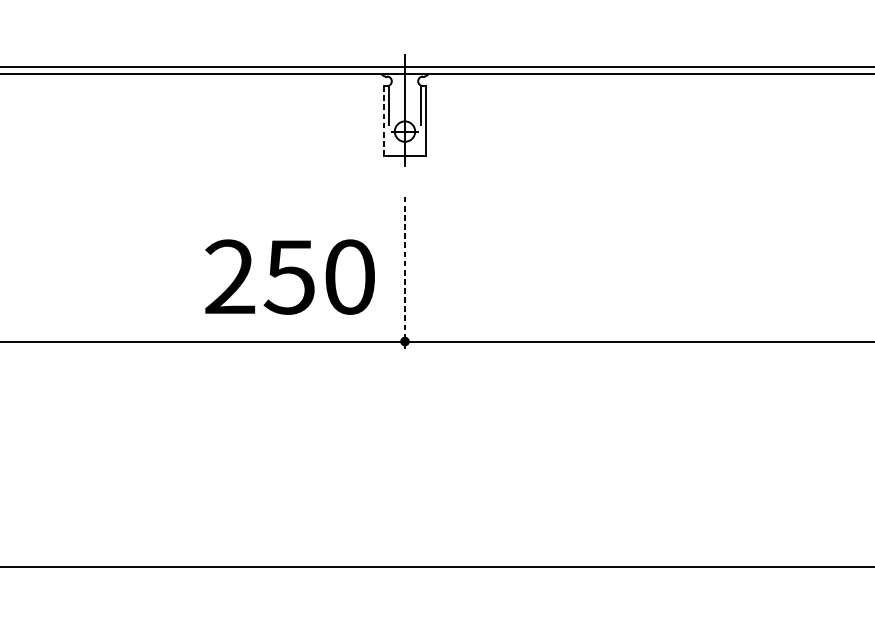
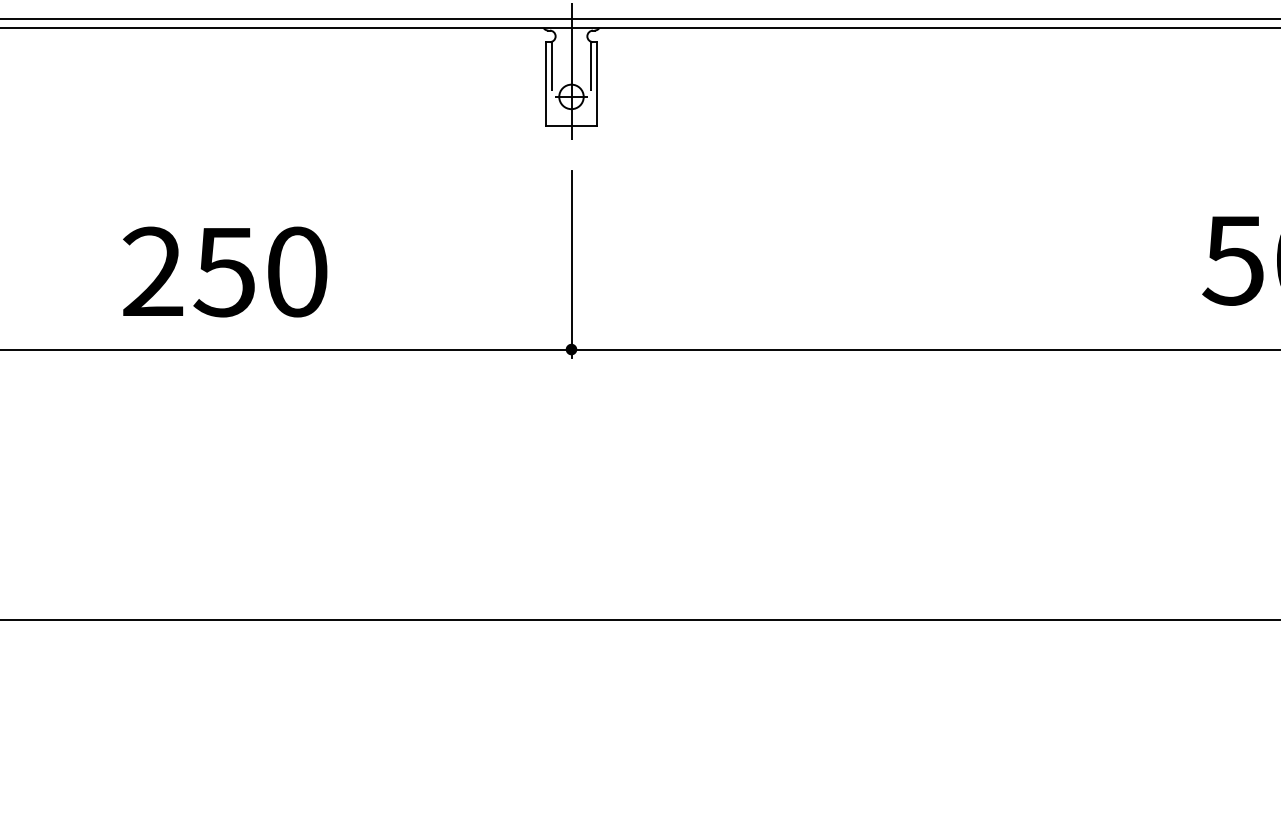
line: (384, 120) -> (546, 83), dashed -> solid
line: (405, 270) -> (571, 264), dashed -> solid
text: (290, 276) -> (225, 271), moved

